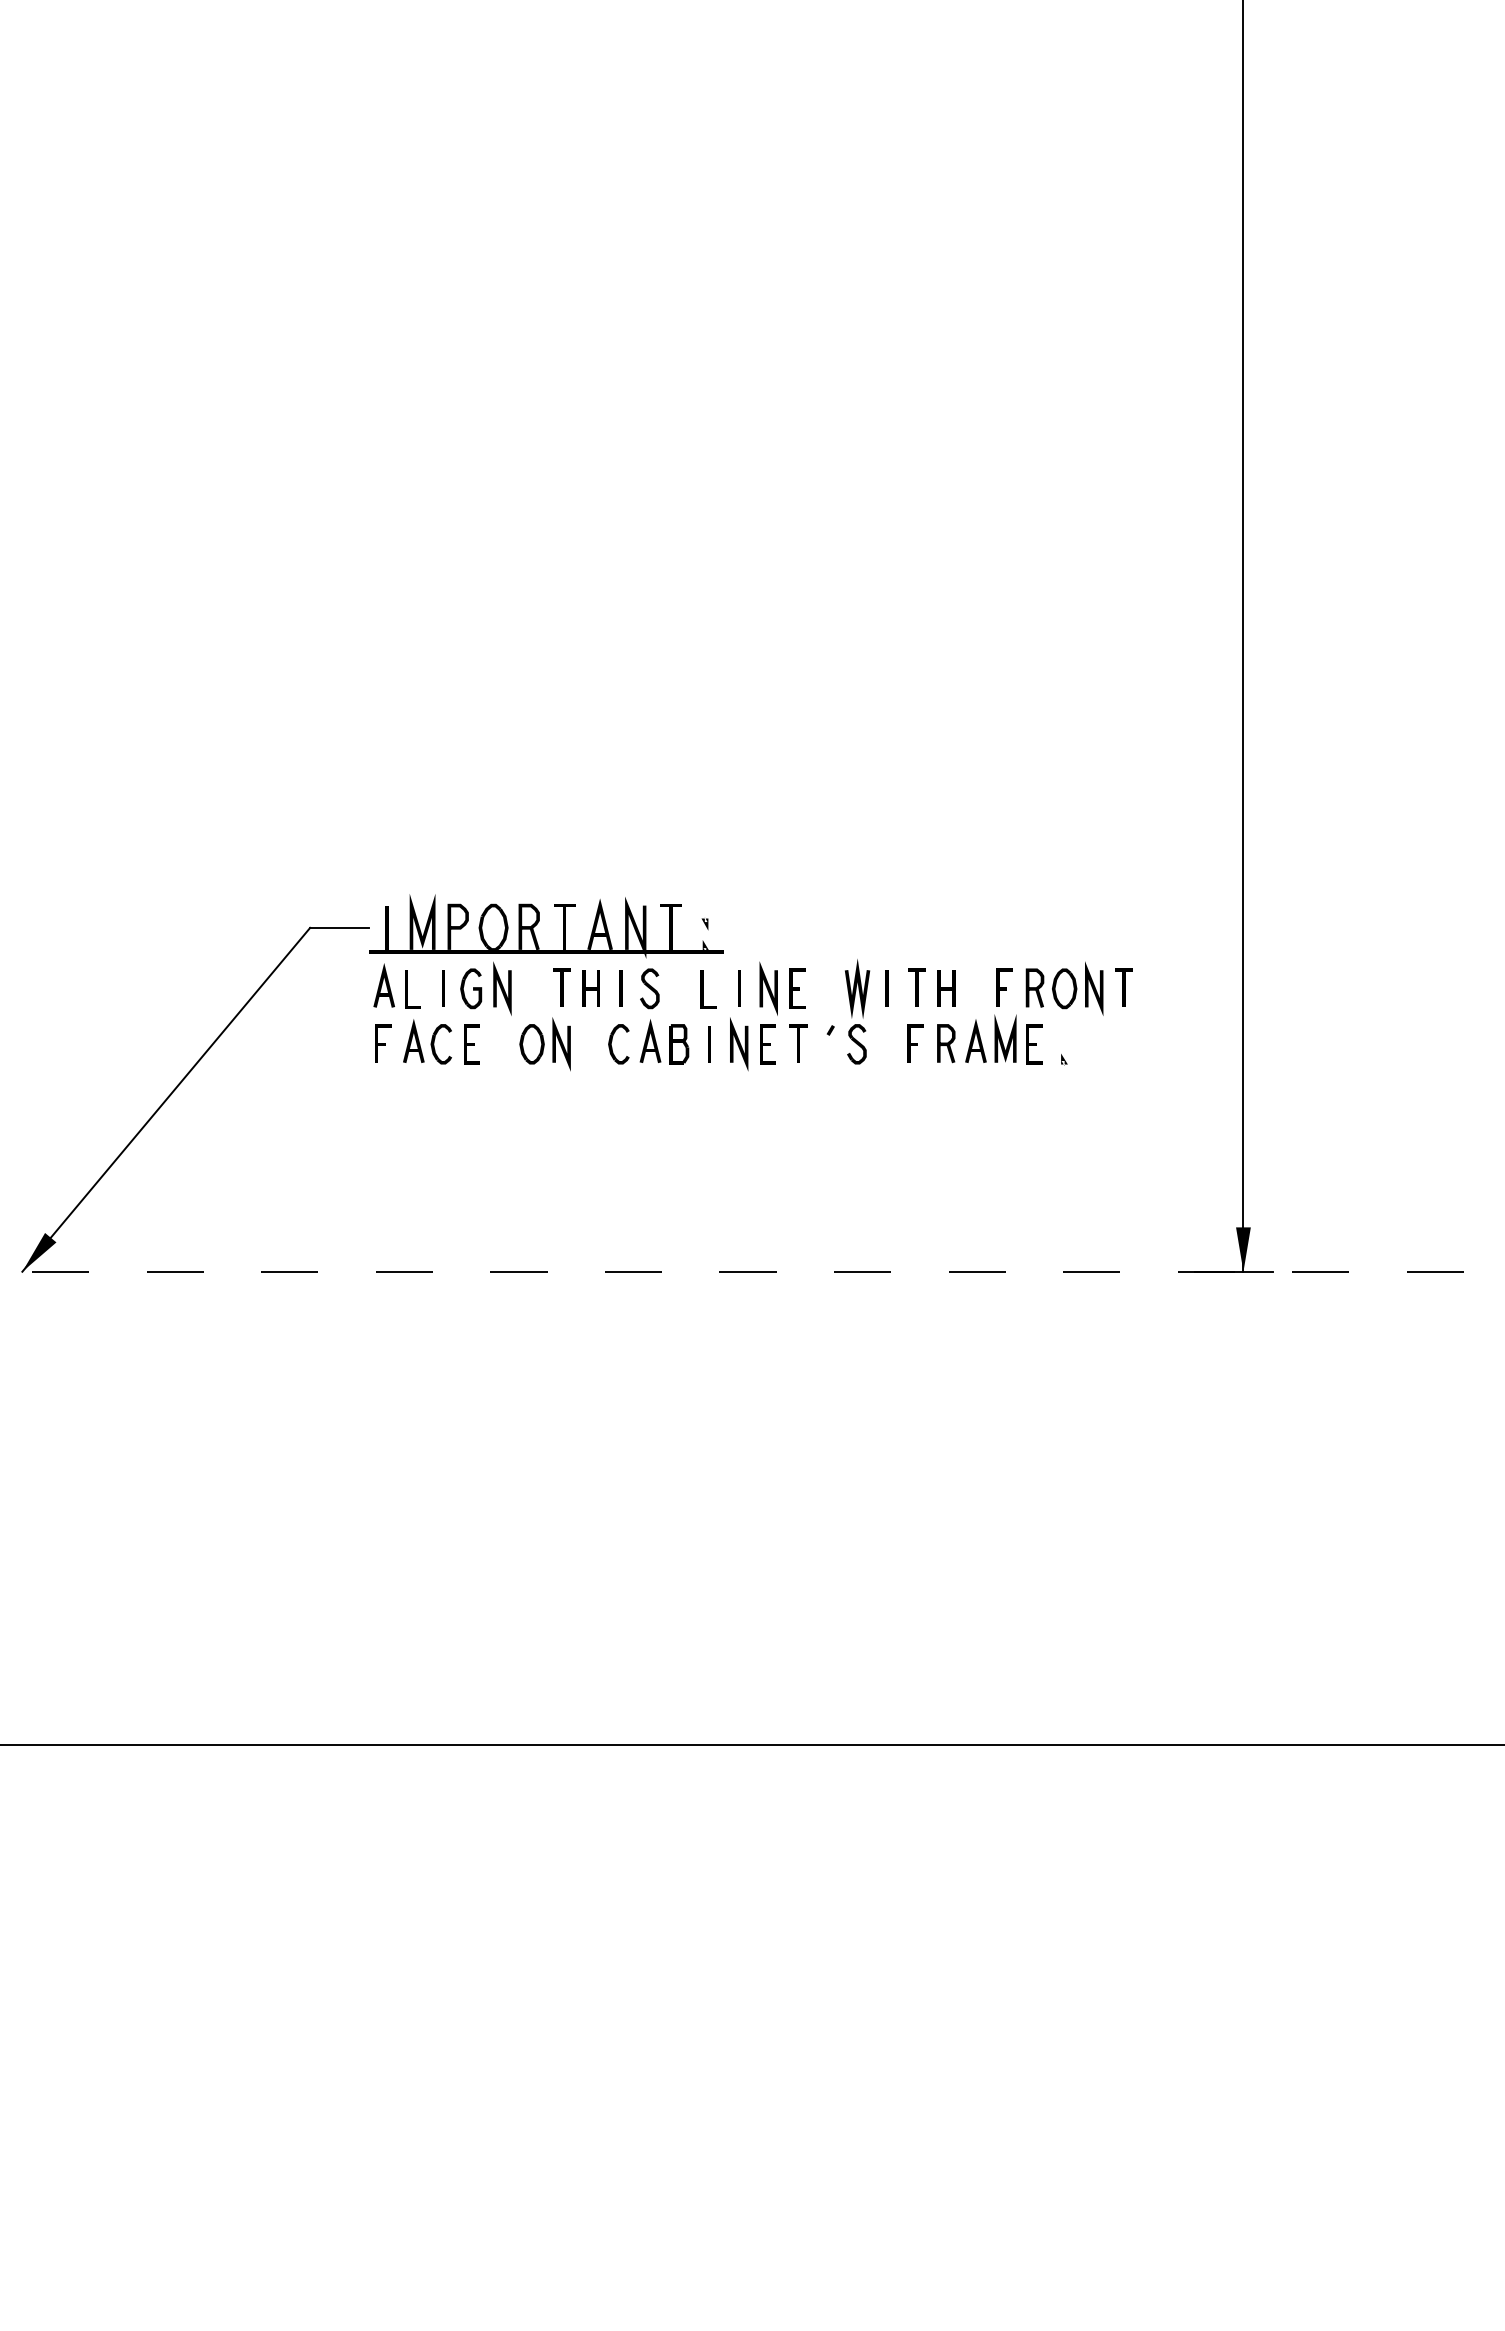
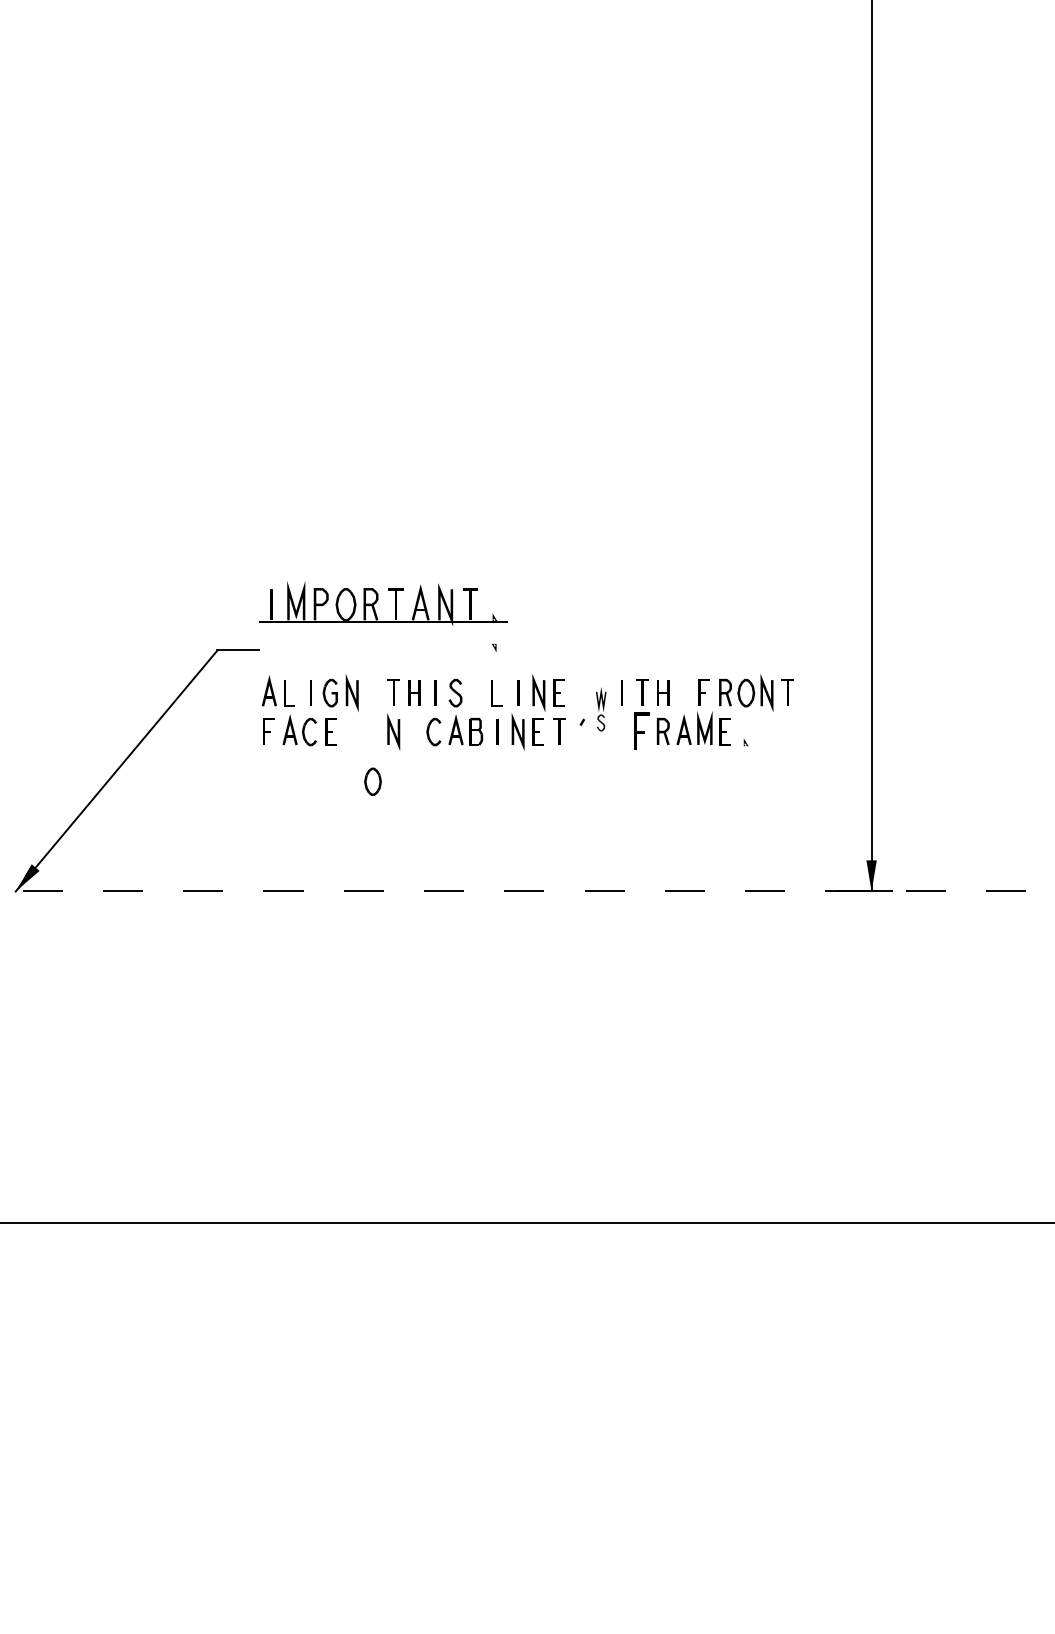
part: (538, 923) -> (377, 601), moved
part: (857, 1011) -> (601, 709), size x0.6
part: (915, 1043) -> (641, 731), size x1.4
part: (531, 1044) -> (372, 781), moved

